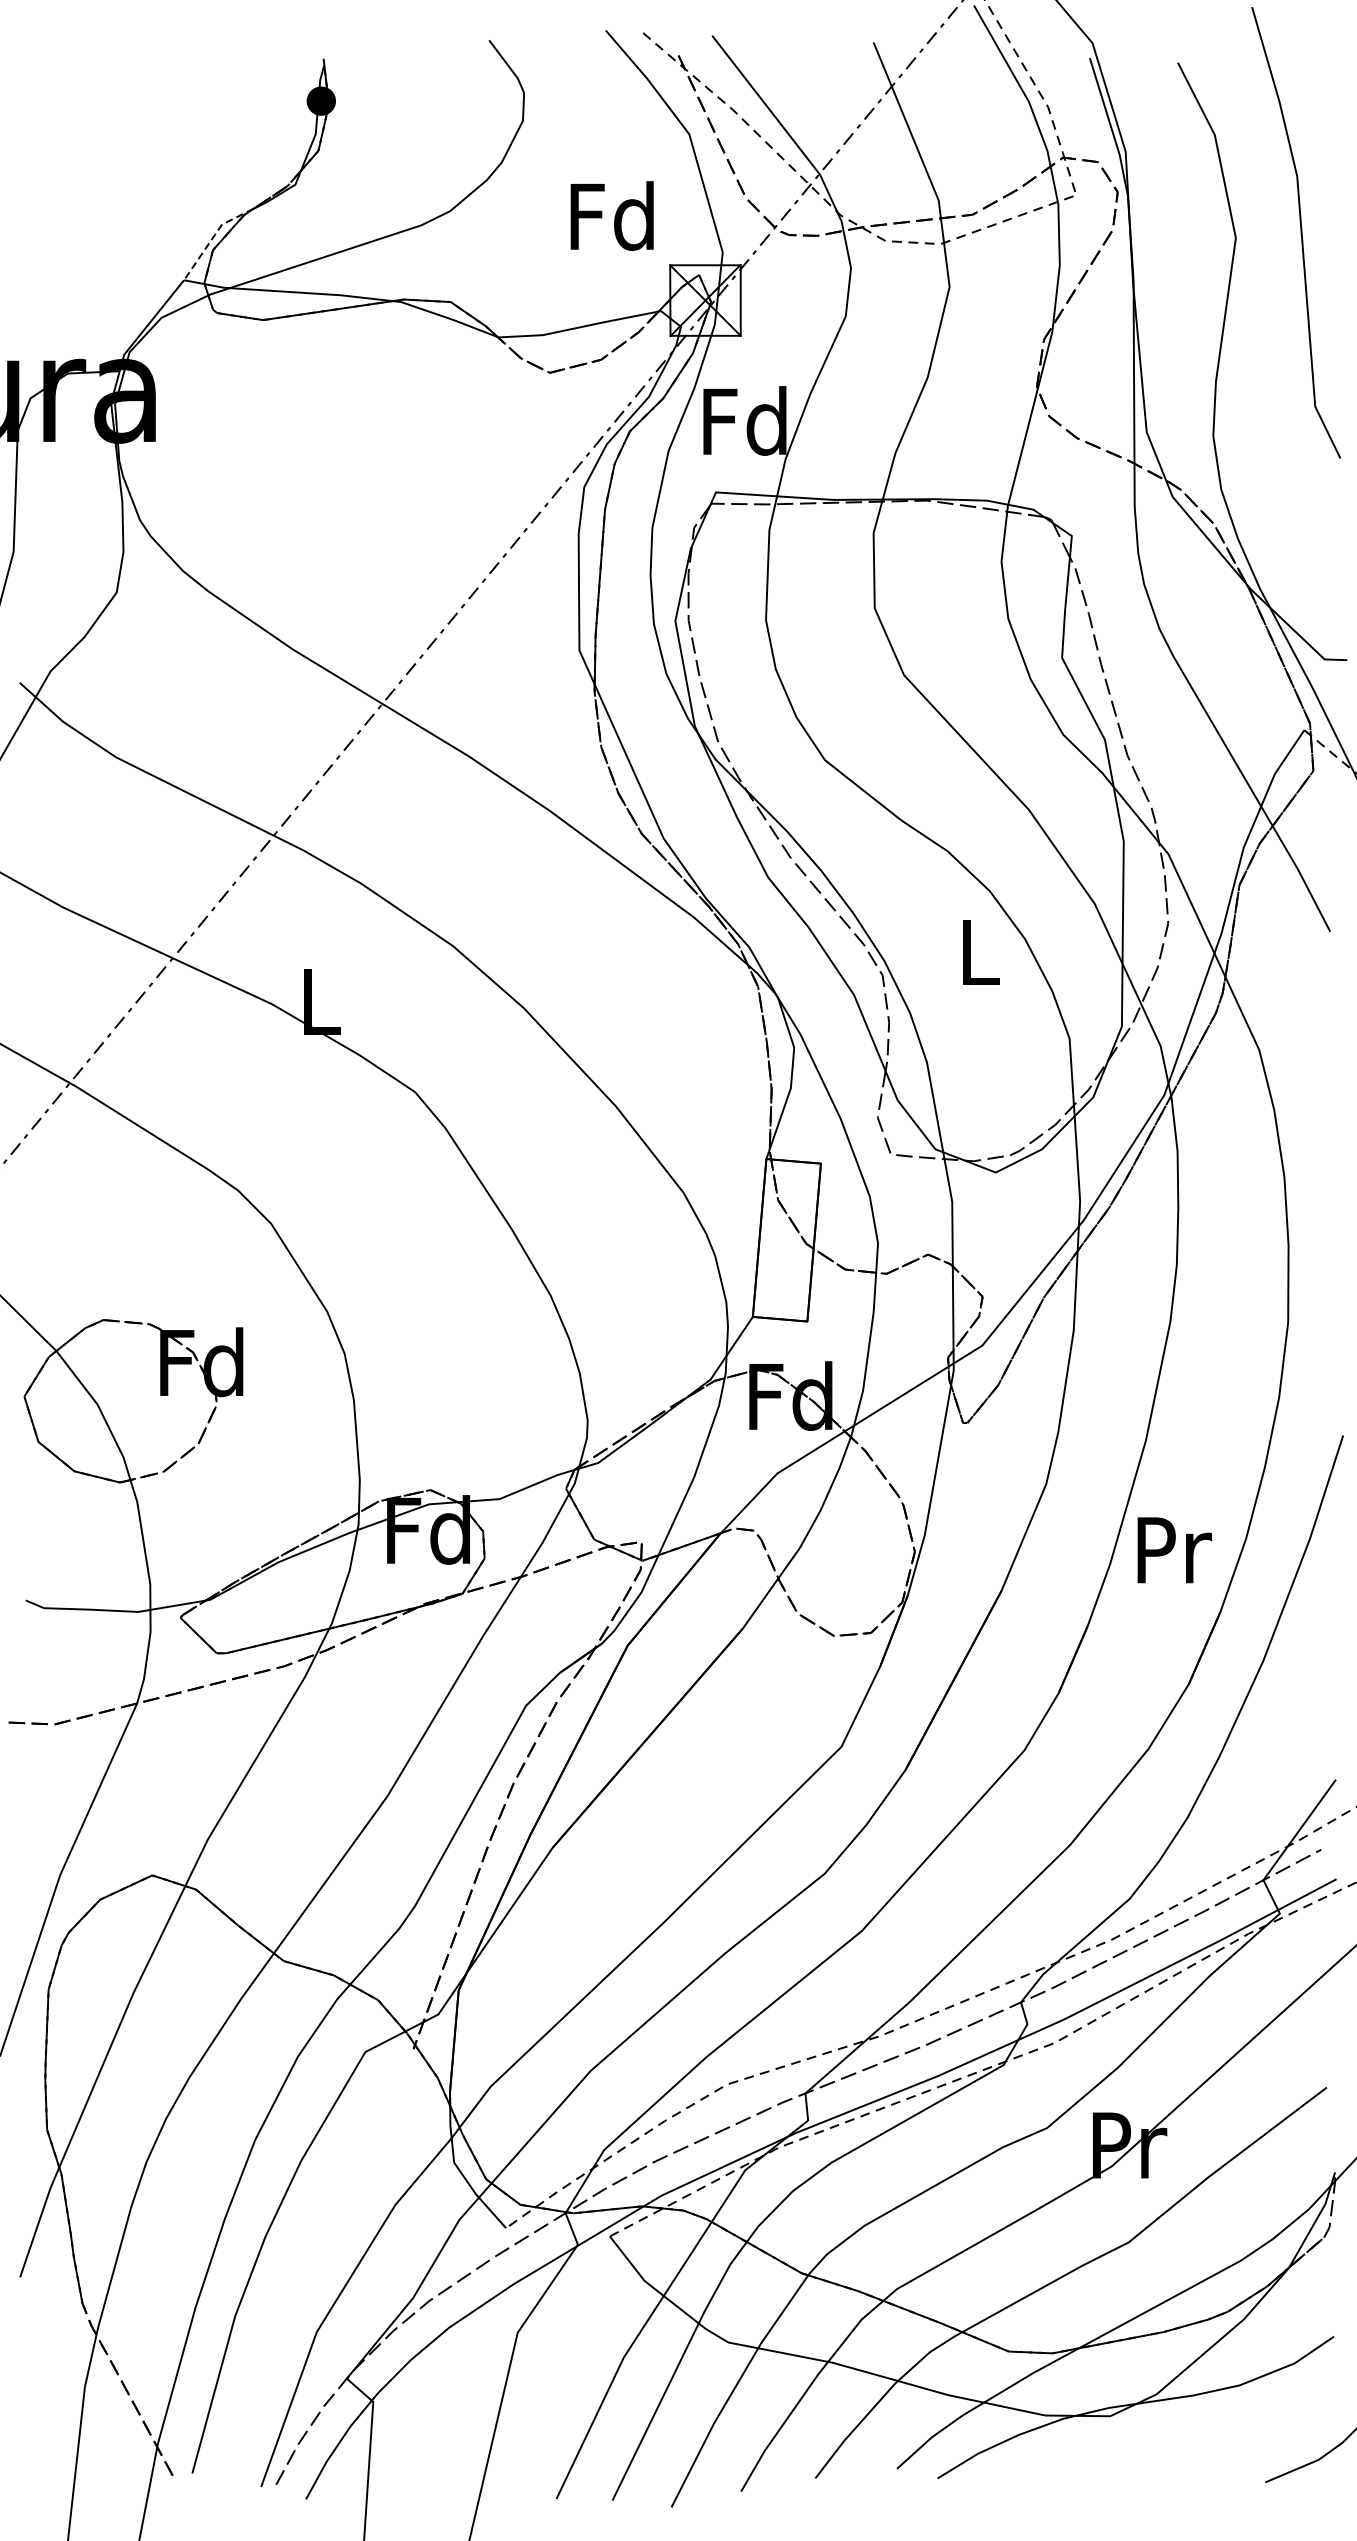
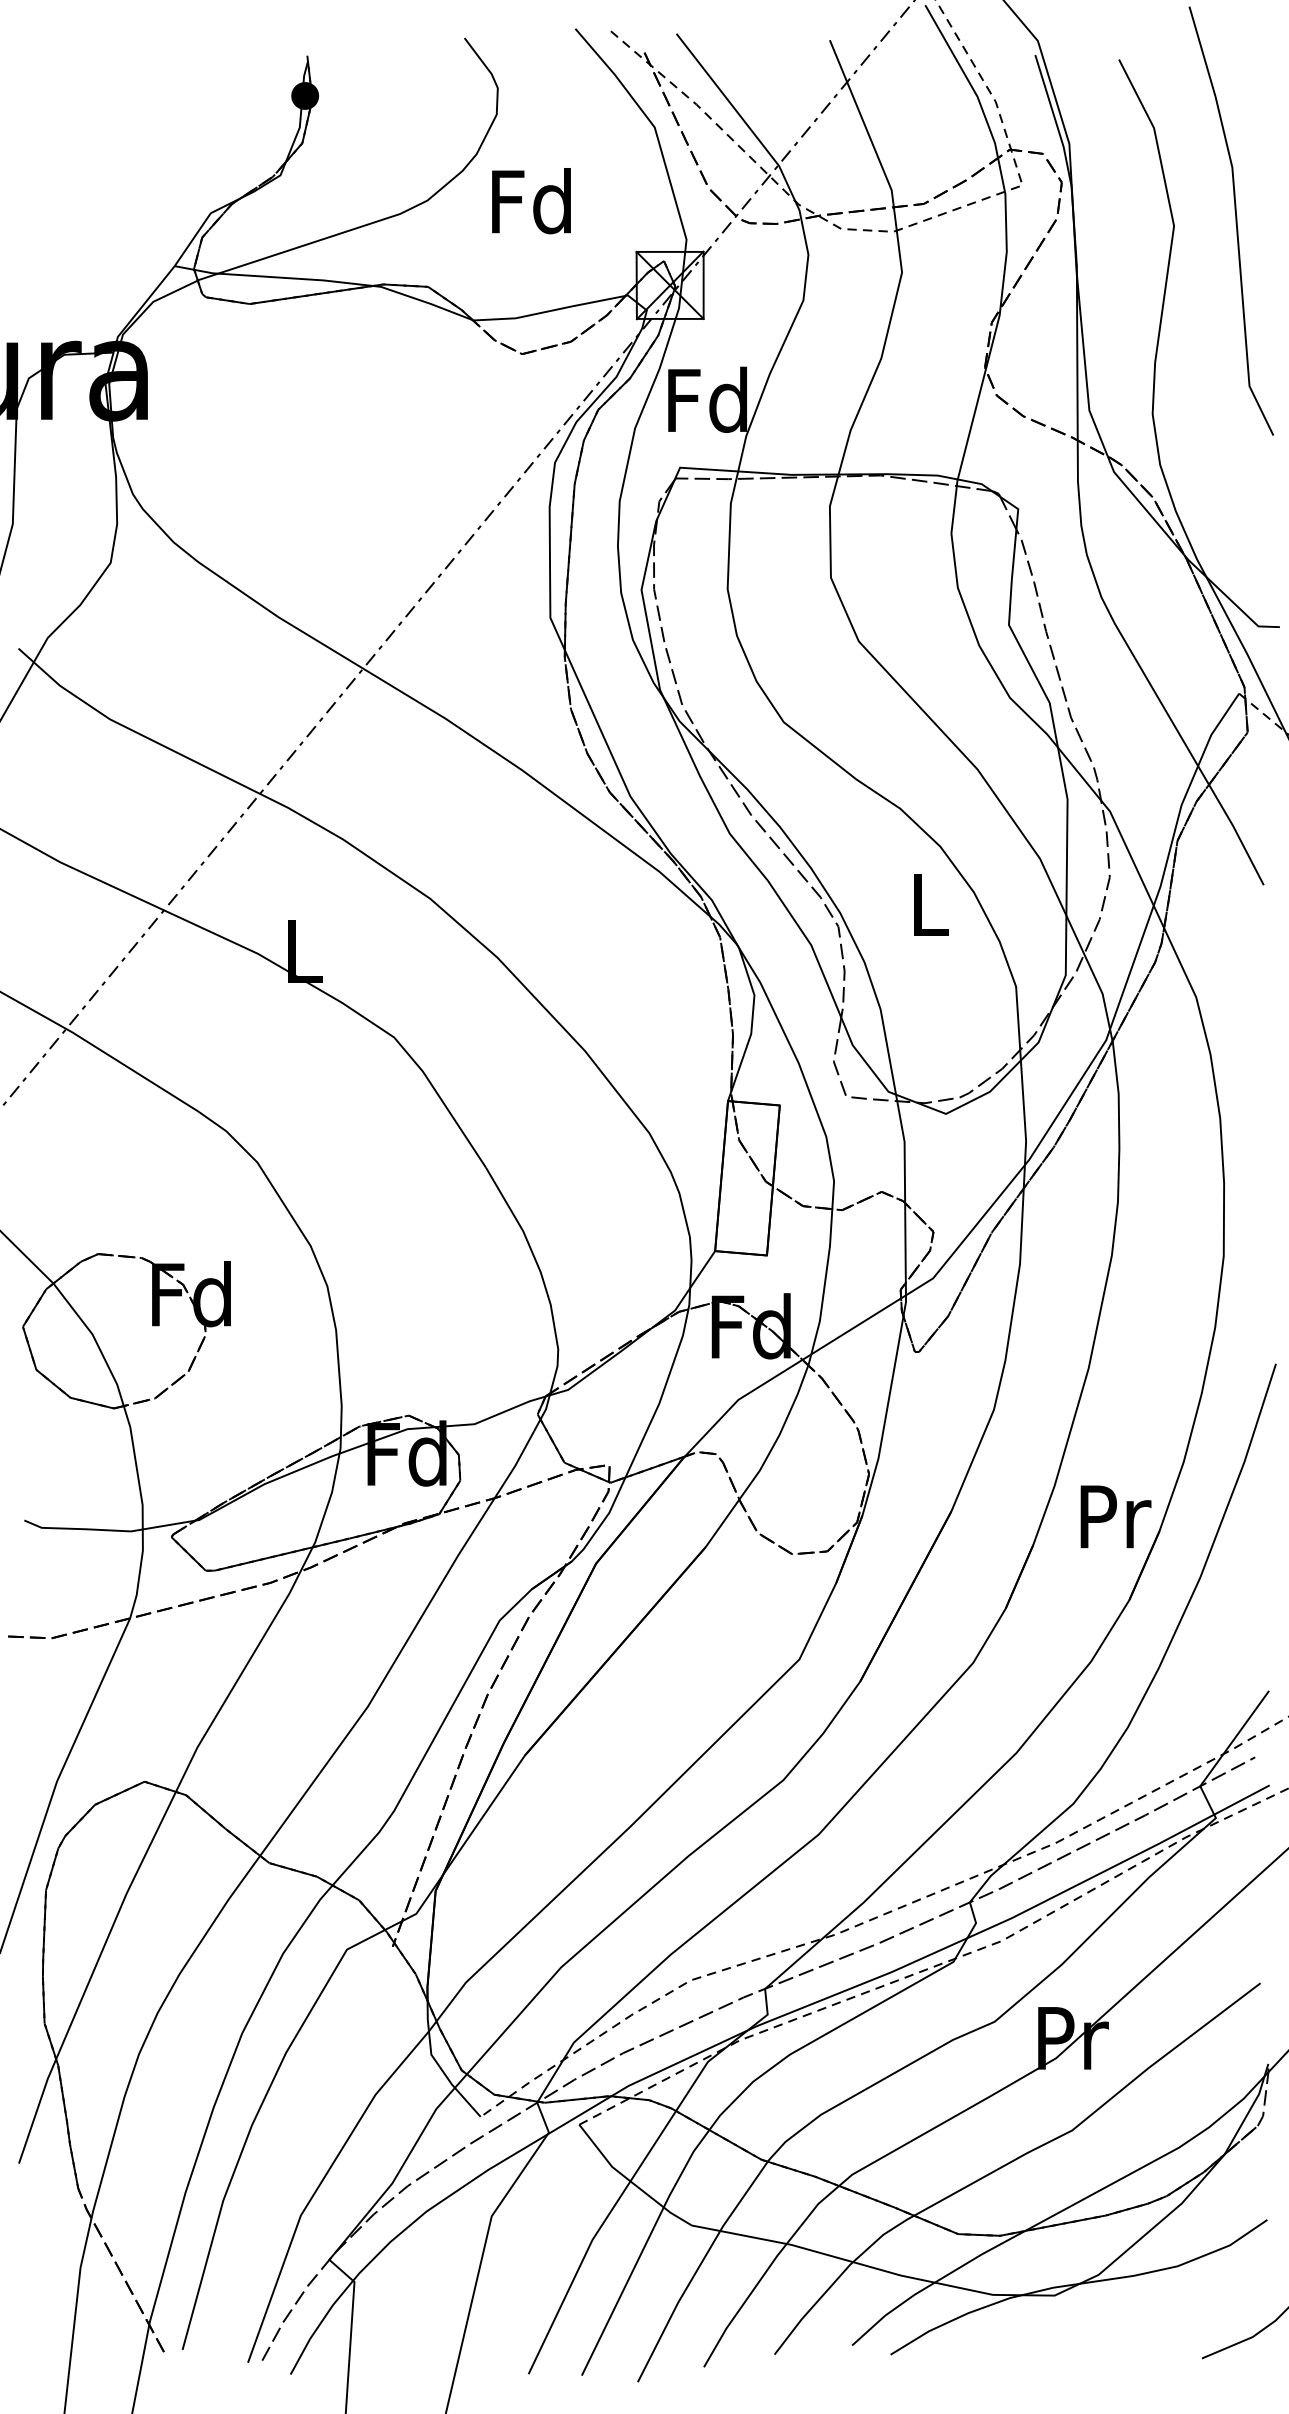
text: (612, 216) -> (531, 201), moved
line: (213, 237) -> (202, 225), dashed -> solid
text: (1174, 1549) -> (1115, 1516), moved

